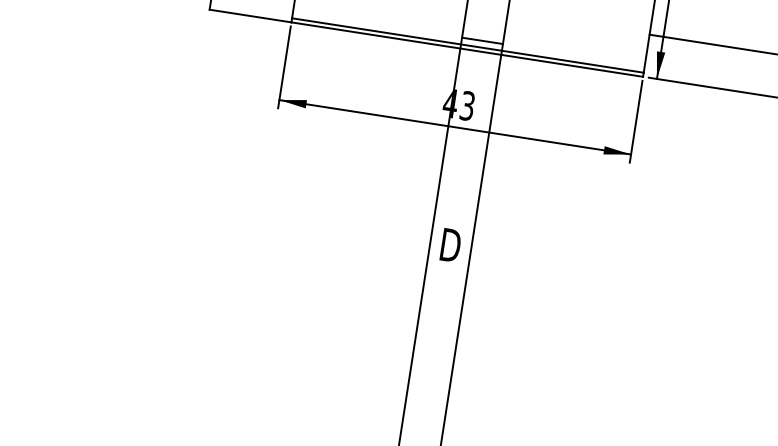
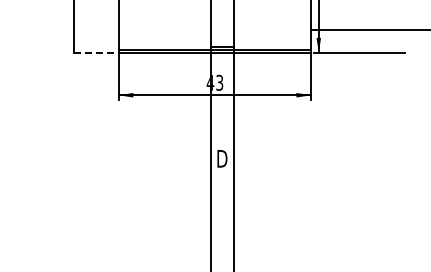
line: (251, 15) -> (96, 52), solid -> dashed

